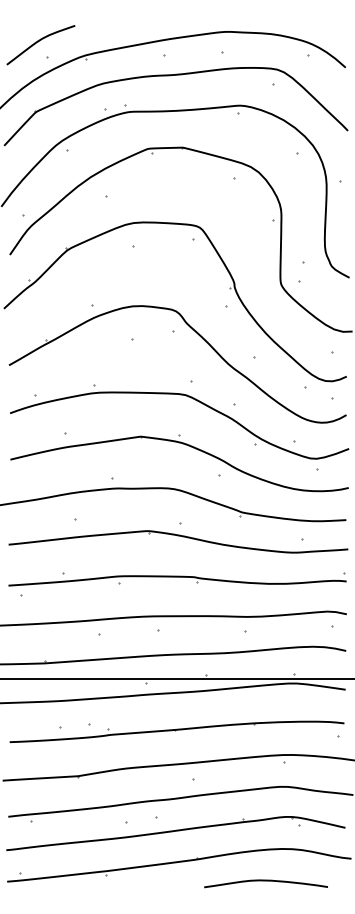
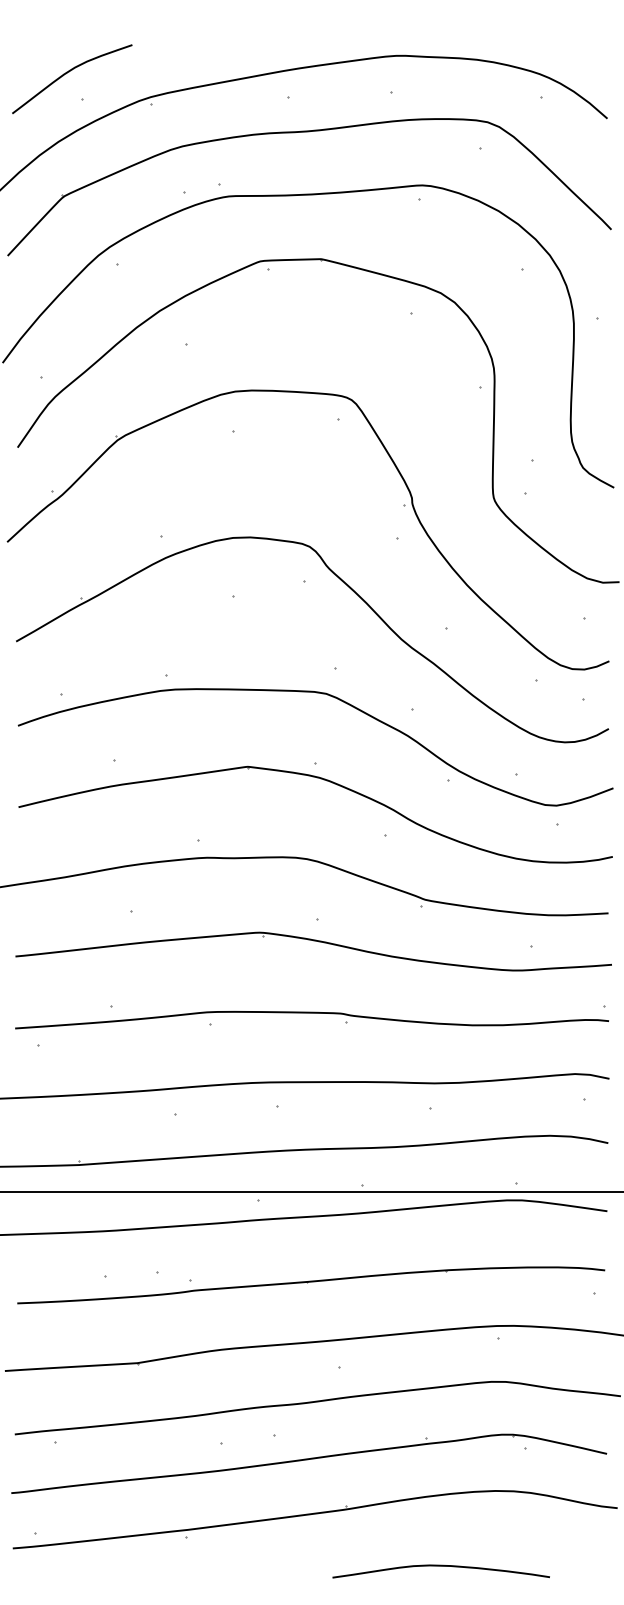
curve: (265, 881) -> (440, 1567), moved

